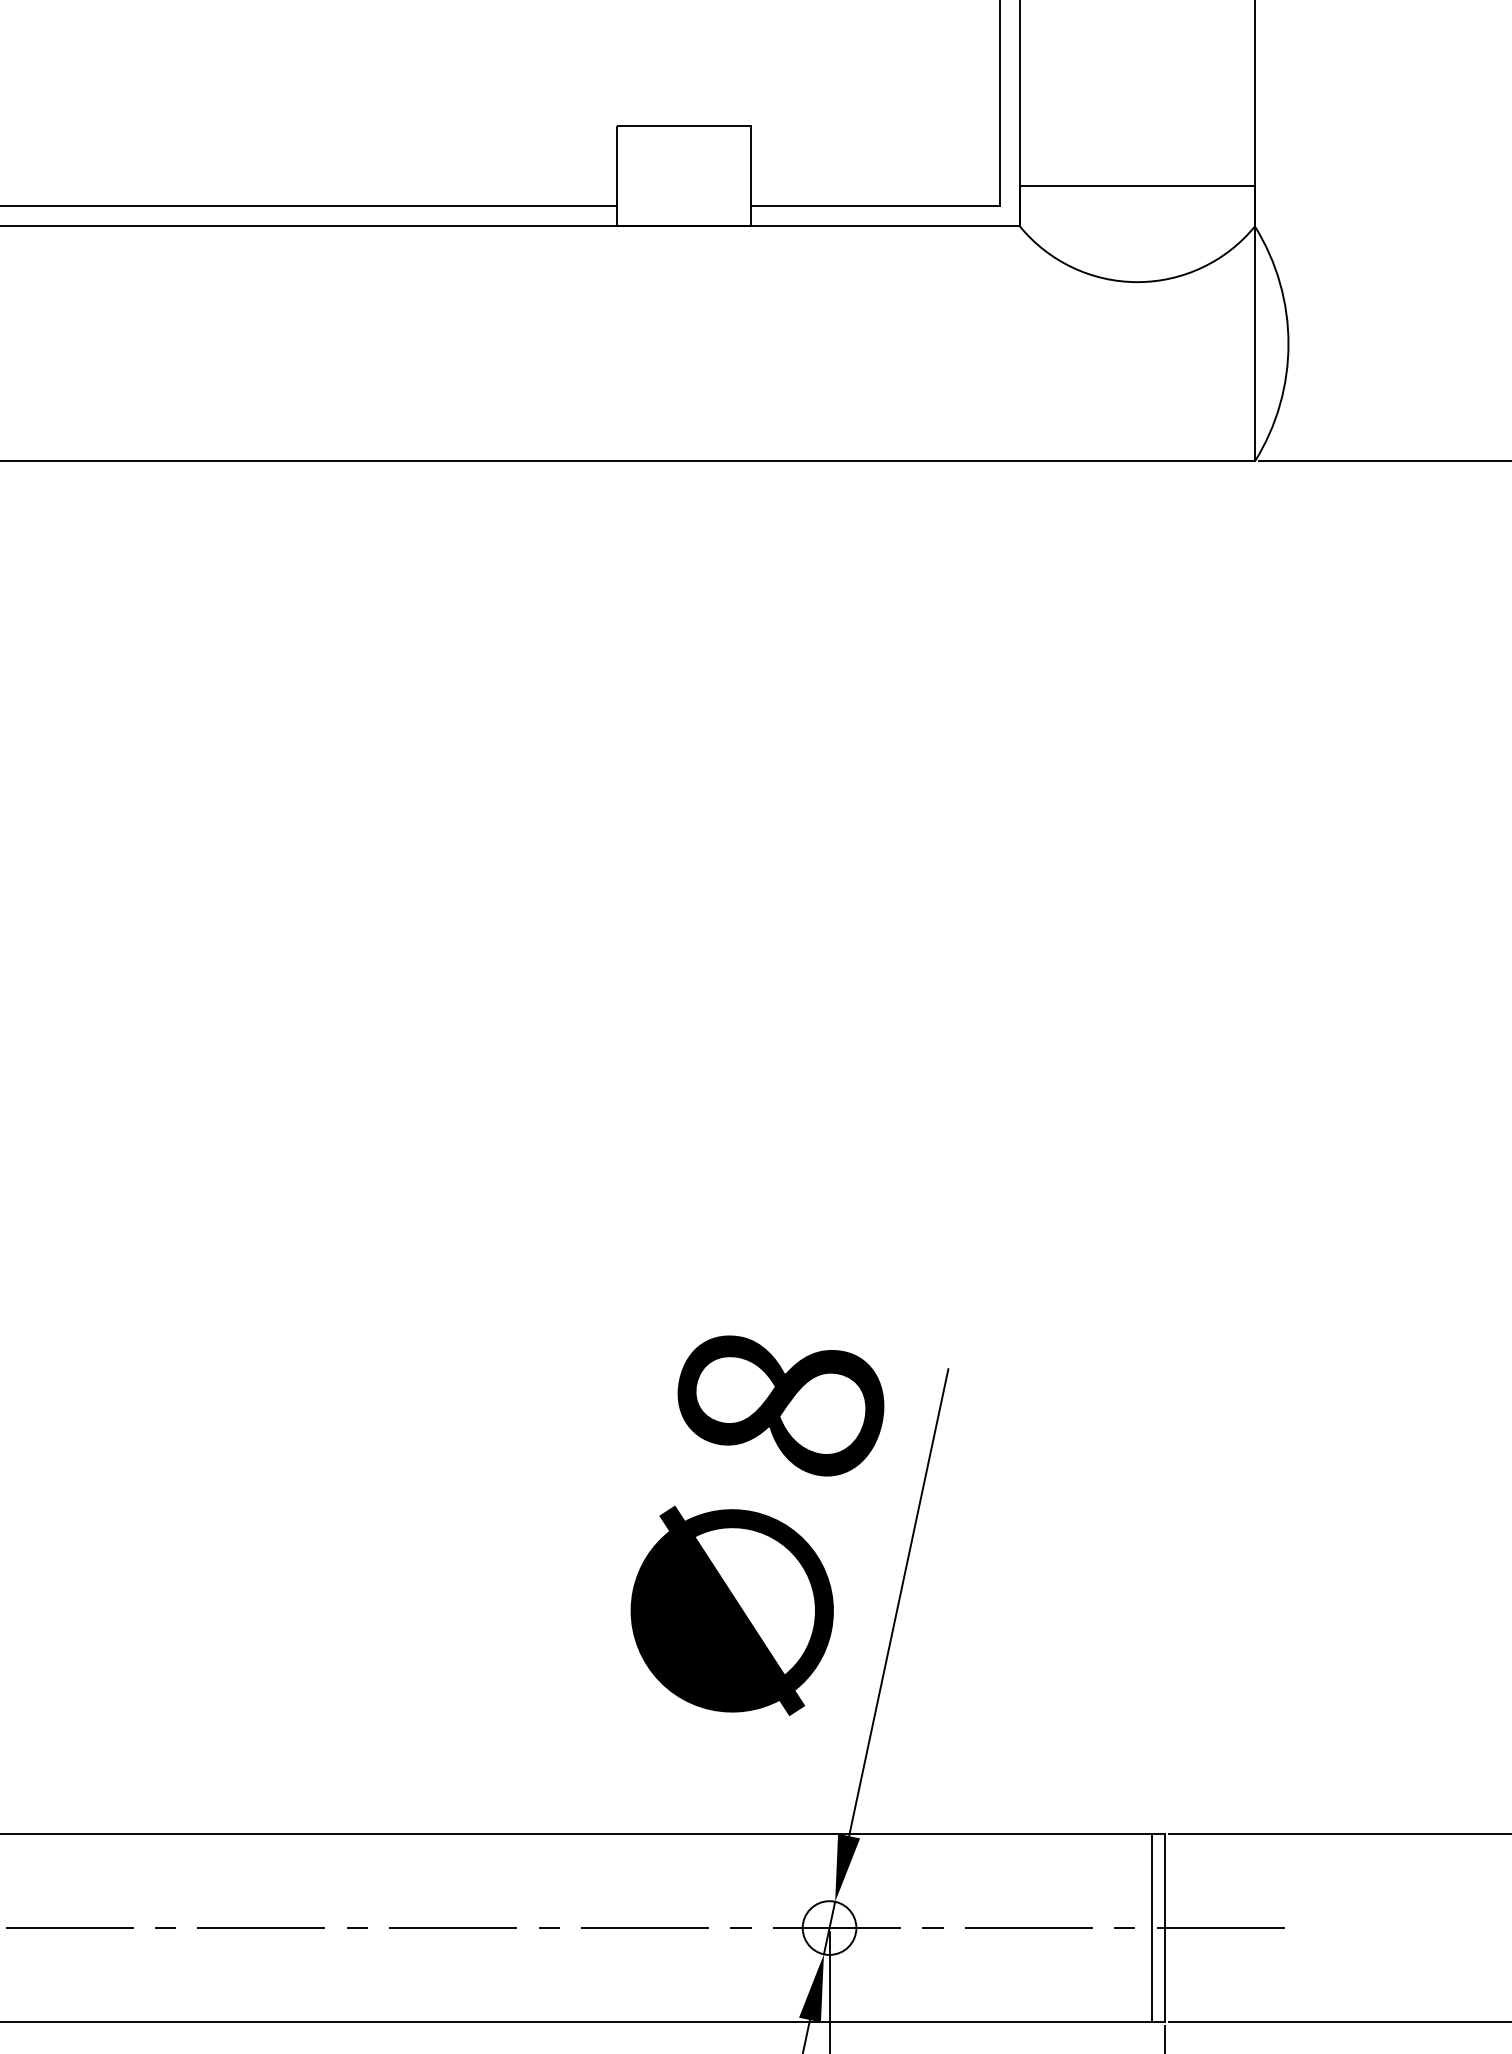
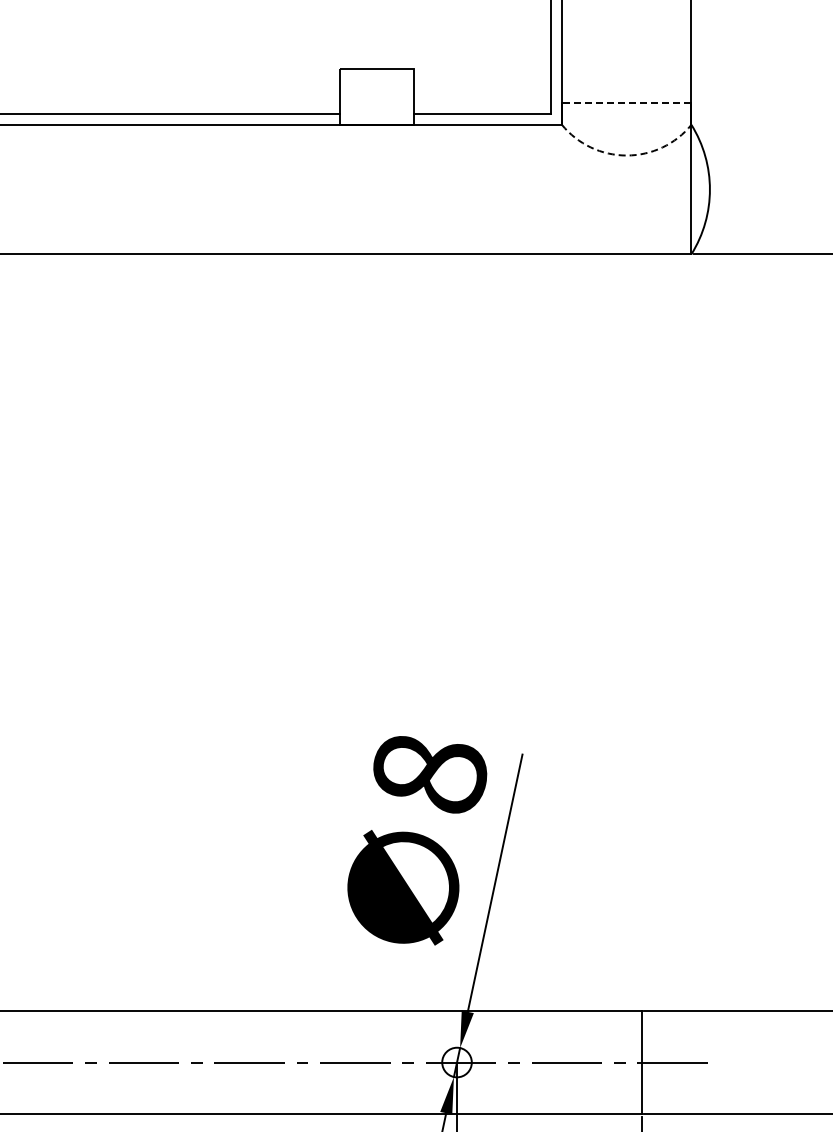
line: (1137, 185) -> (626, 102), solid -> dashed
arc: (1137, 282) -> (626, 155), solid -> dashed
line: (1151, 1927) -> (634, 1062), removed

